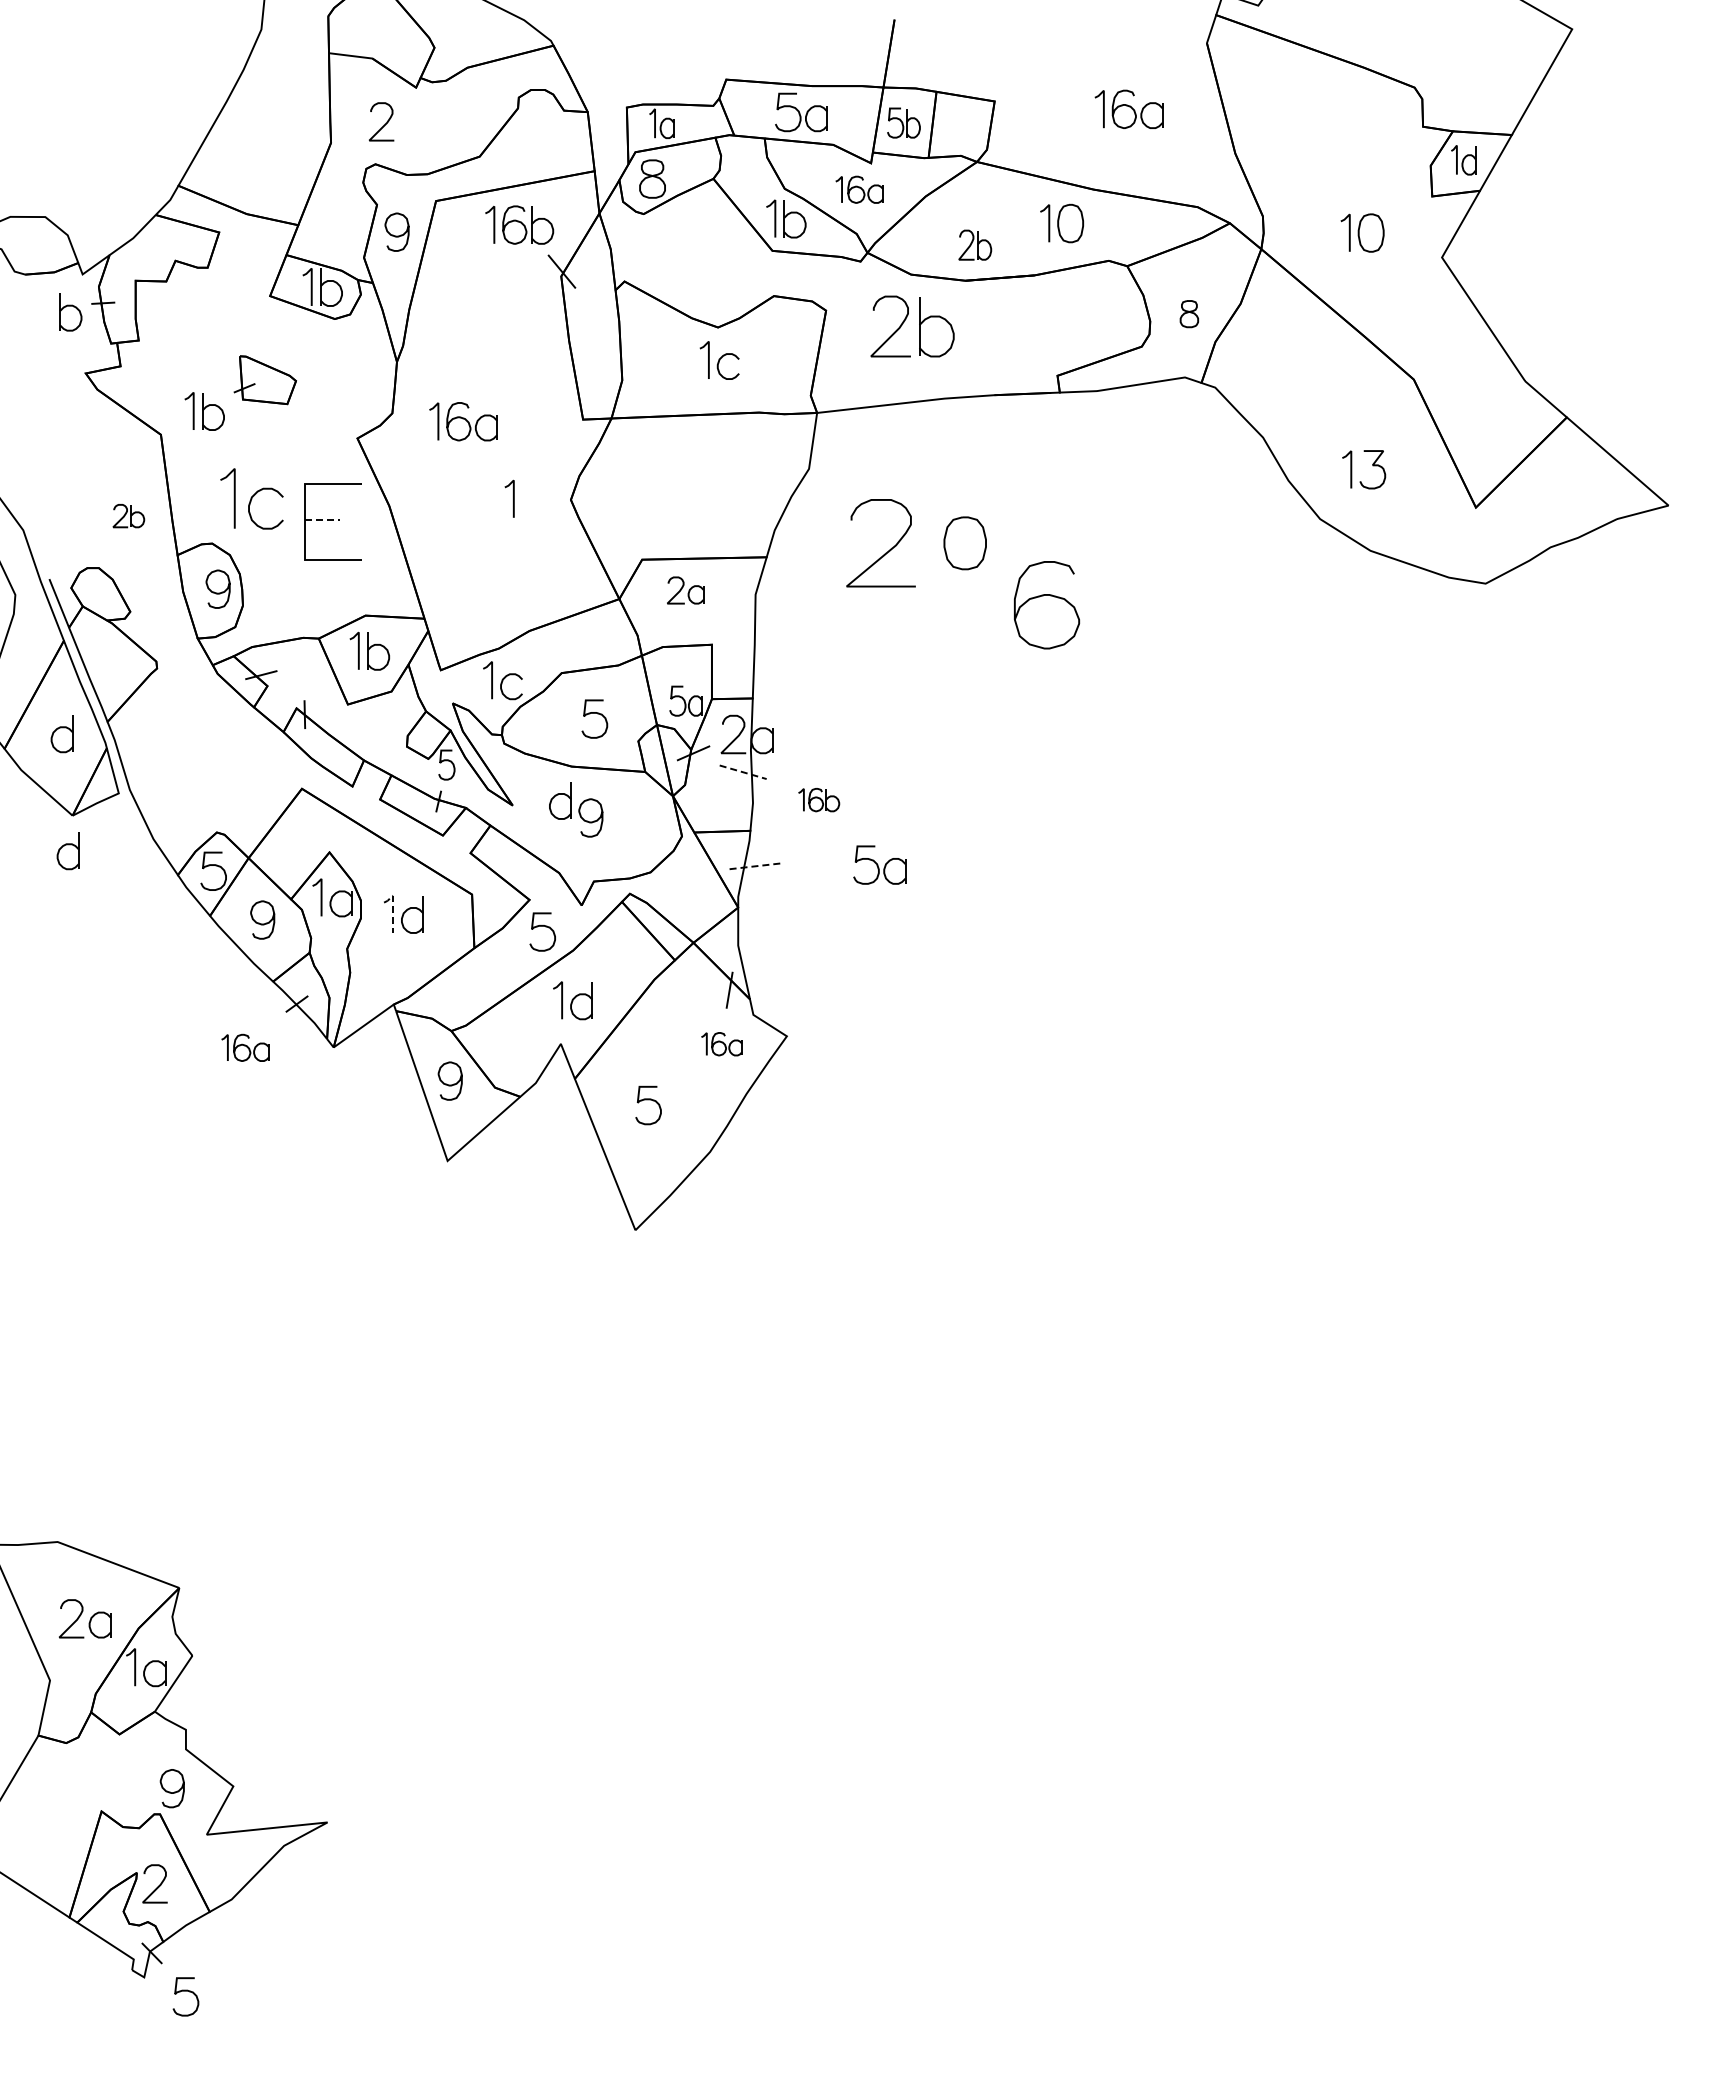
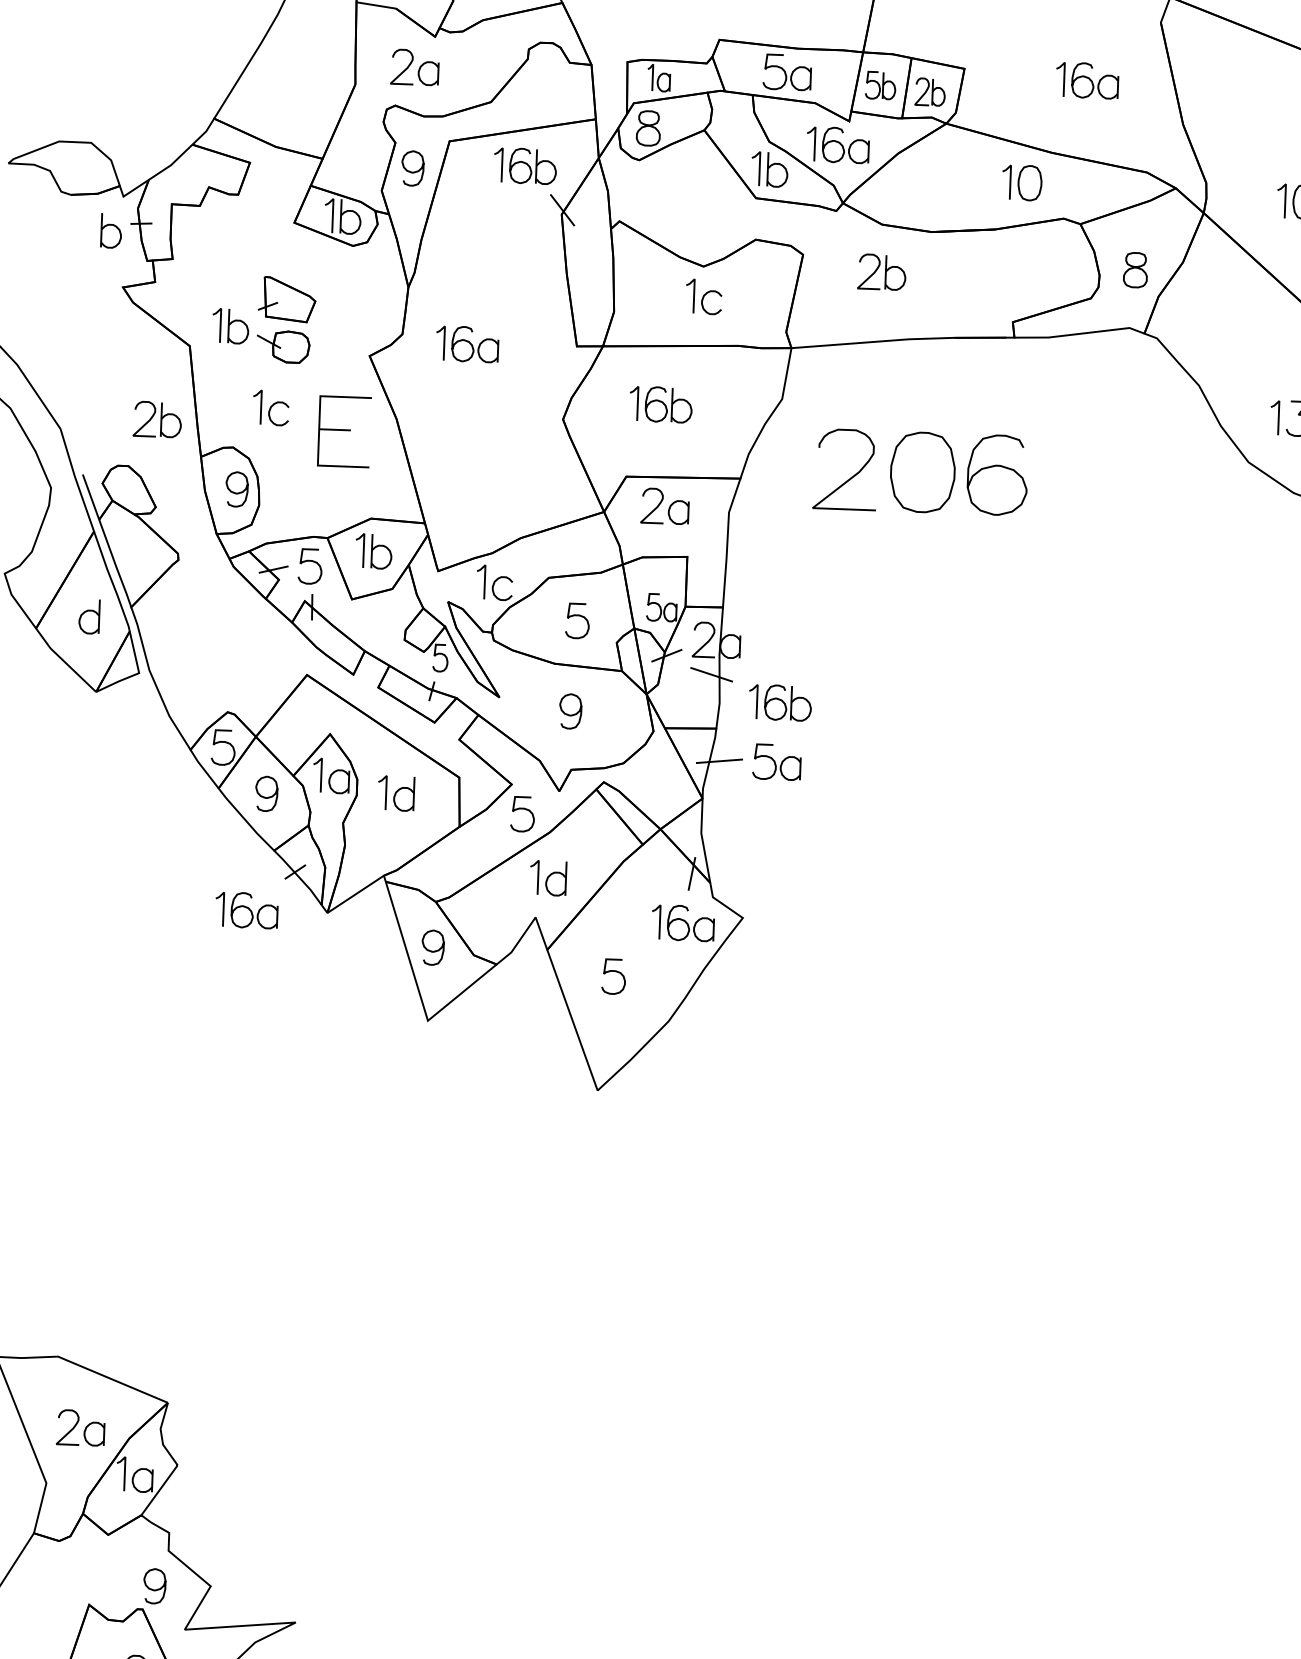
part: (409, 127) -> (427, 73), added
part: (859, 189) -> (837, 144), size x1.43
part: (975, 244) -> (930, 91), moved
part: (1189, 313) -> (1135, 269), size x1.43
part: (912, 326) -> (881, 272), size x0.62
part: (262, 431) -> (282, 346), added
part: (676, 479) -> (660, 404), added
part: (251, 498) -> (270, 407), size x0.62
line: (512, 498) -> (509, 416), removed
part: (128, 515) -> (157, 418), size x1.67
line: (323, 520) -> (335, 430), dashed -> solid
part: (964, 543) -> (922, 472), size x1.67
part: (685, 590) -> (664, 506), size x1.43
curve: (1050, 596) -> (1001, 467), moved
curve: (300, 665) -> (309, 562), added
line: (743, 772) -> (711, 674), dashed -> solid
part: (818, 799) -> (779, 702), size x1.67
part: (560, 800) -> (543, 694), removed
part: (67, 851) -> (90, 724), removed
part: (879, 864) -> (776, 761), moved
line: (755, 866) -> (719, 761), dashed -> solid
line: (392, 907) -> (385, 786), dashed -> solid
part: (721, 1043) -> (682, 922), size x1.67
part: (245, 1047) -> (246, 910), size x1.43

